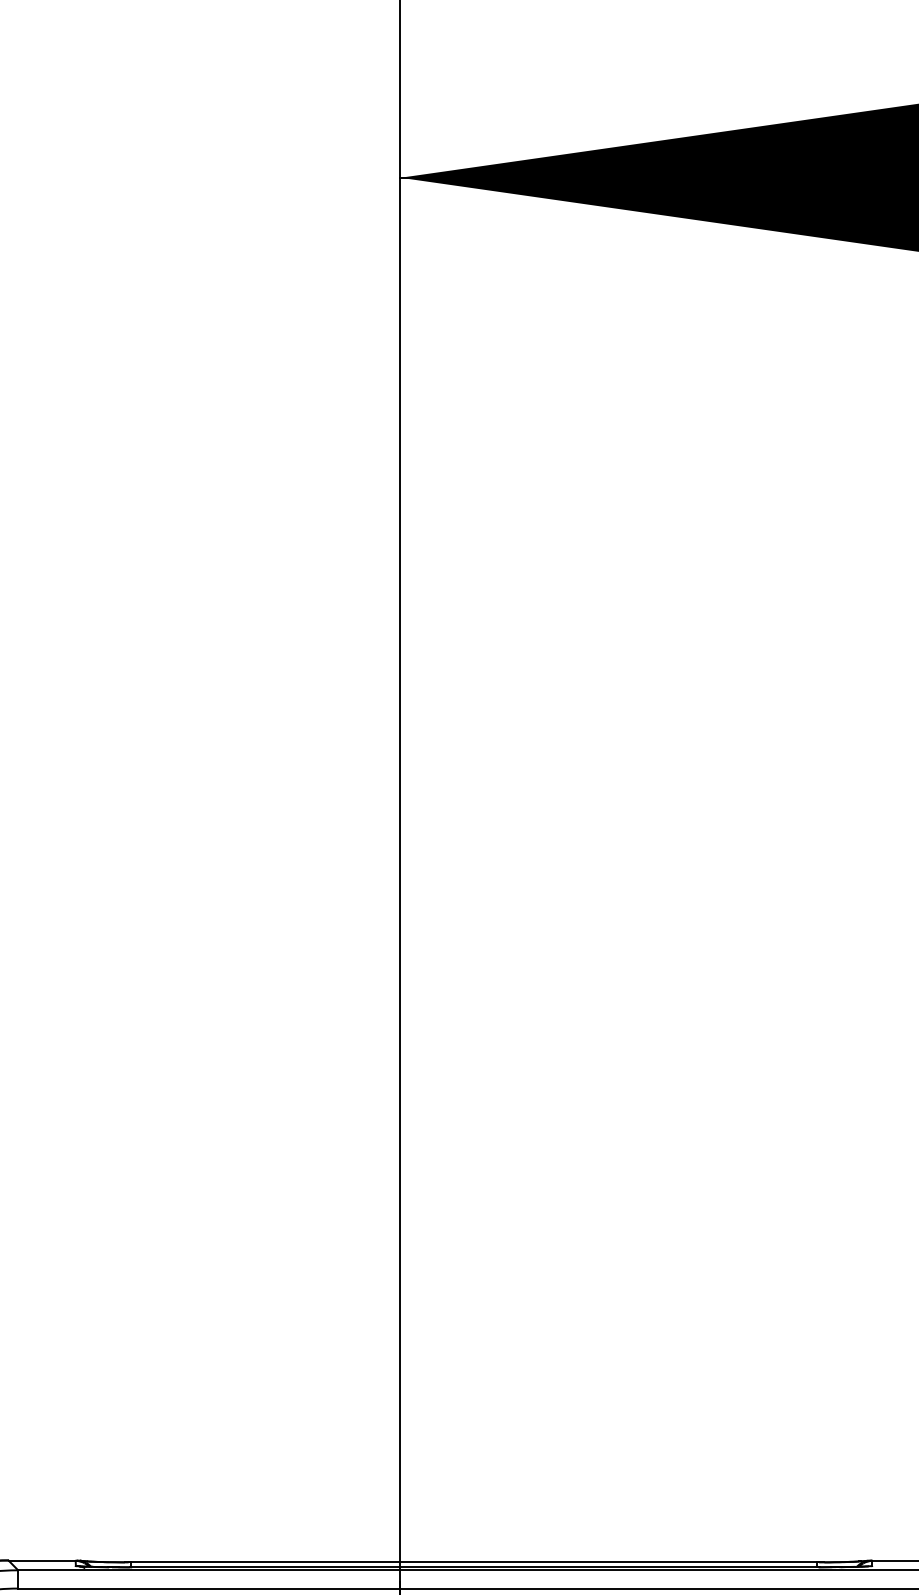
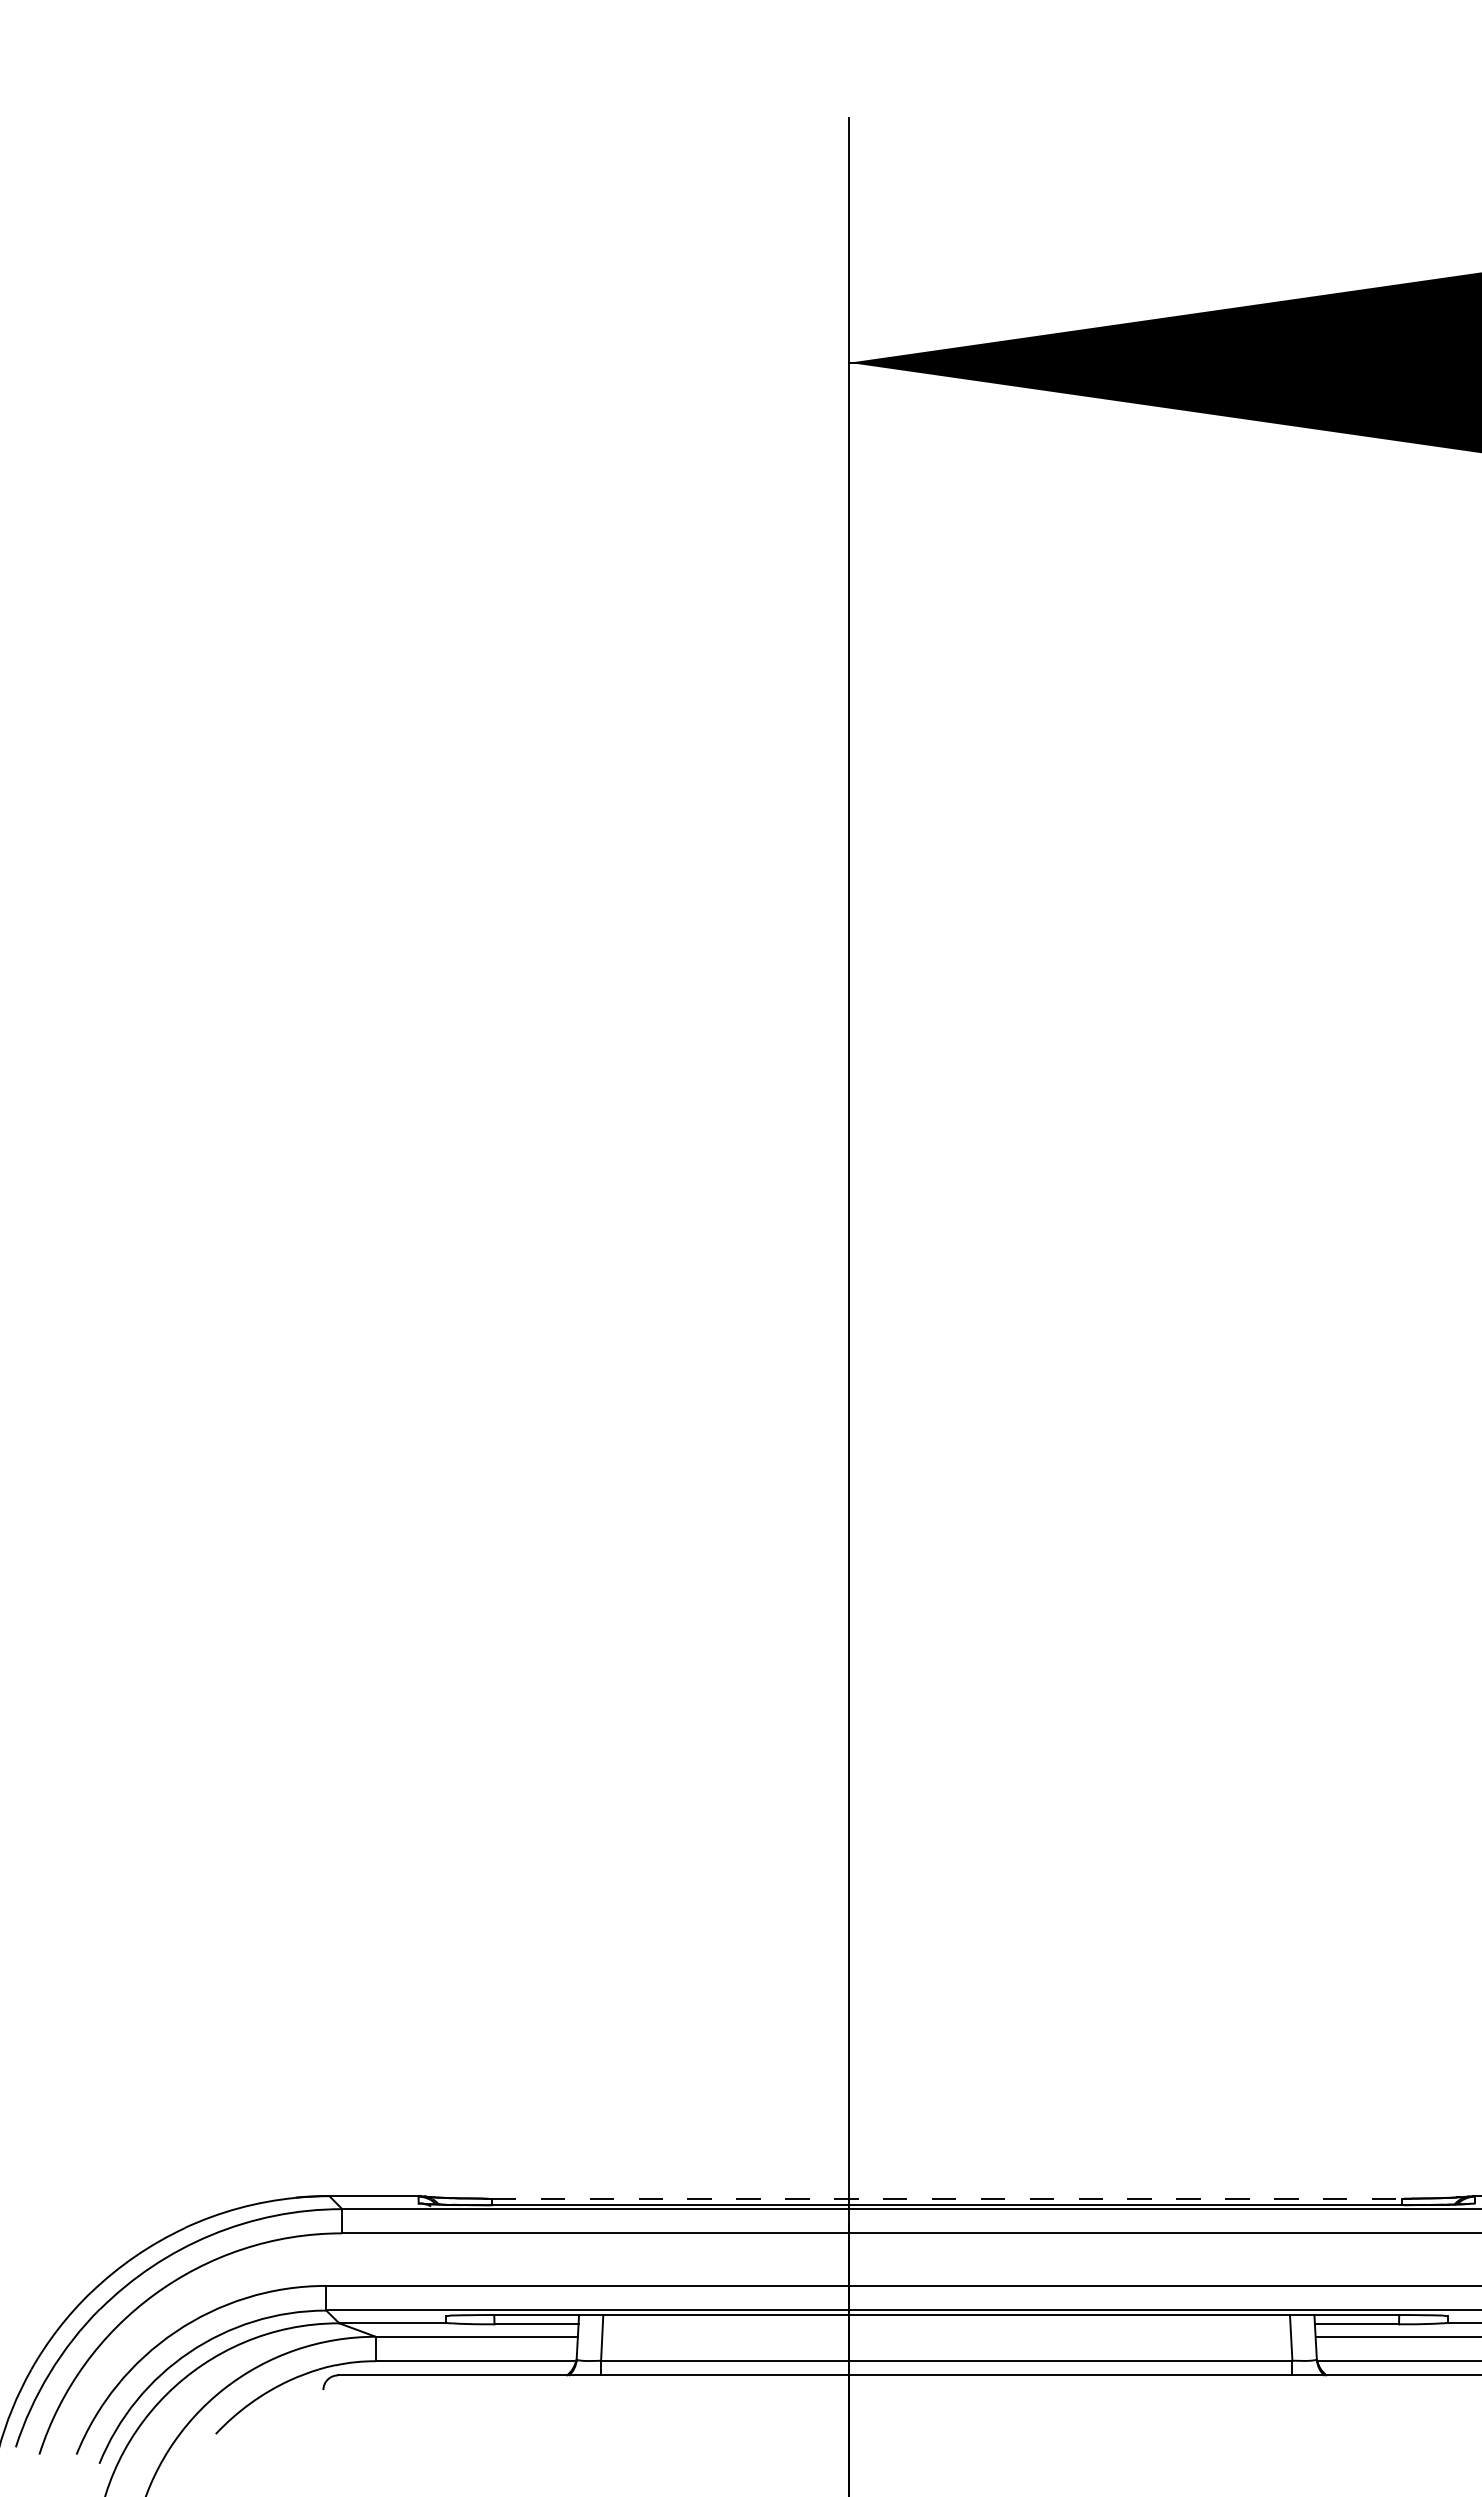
line: (473, 1562) -> (946, 2198), solid -> dashed

